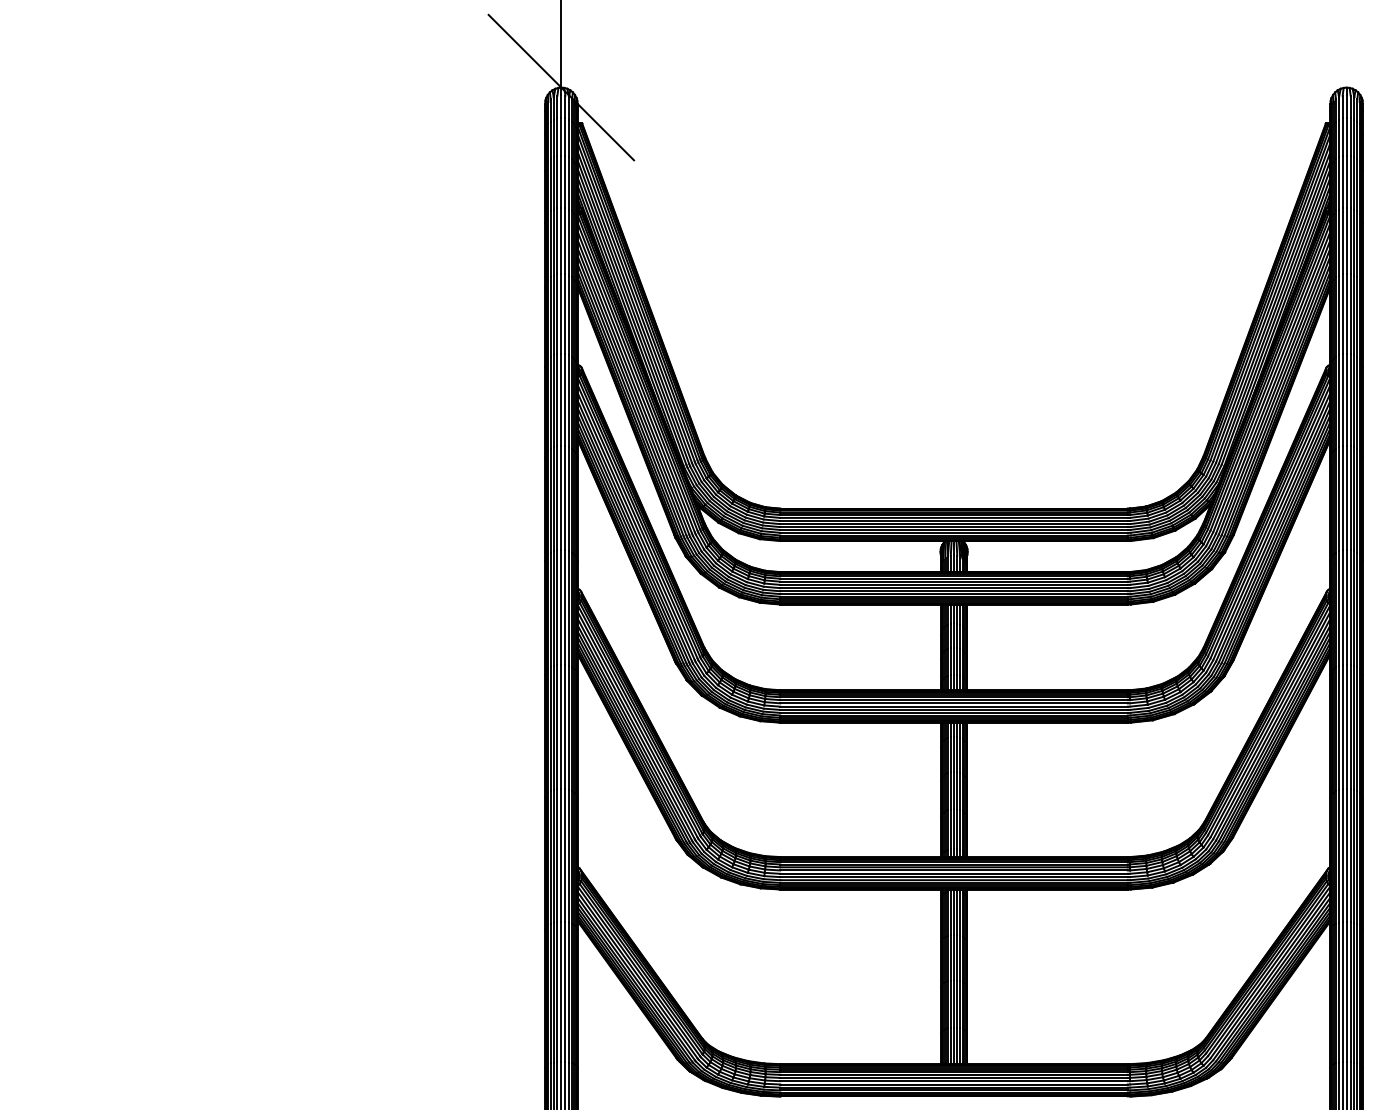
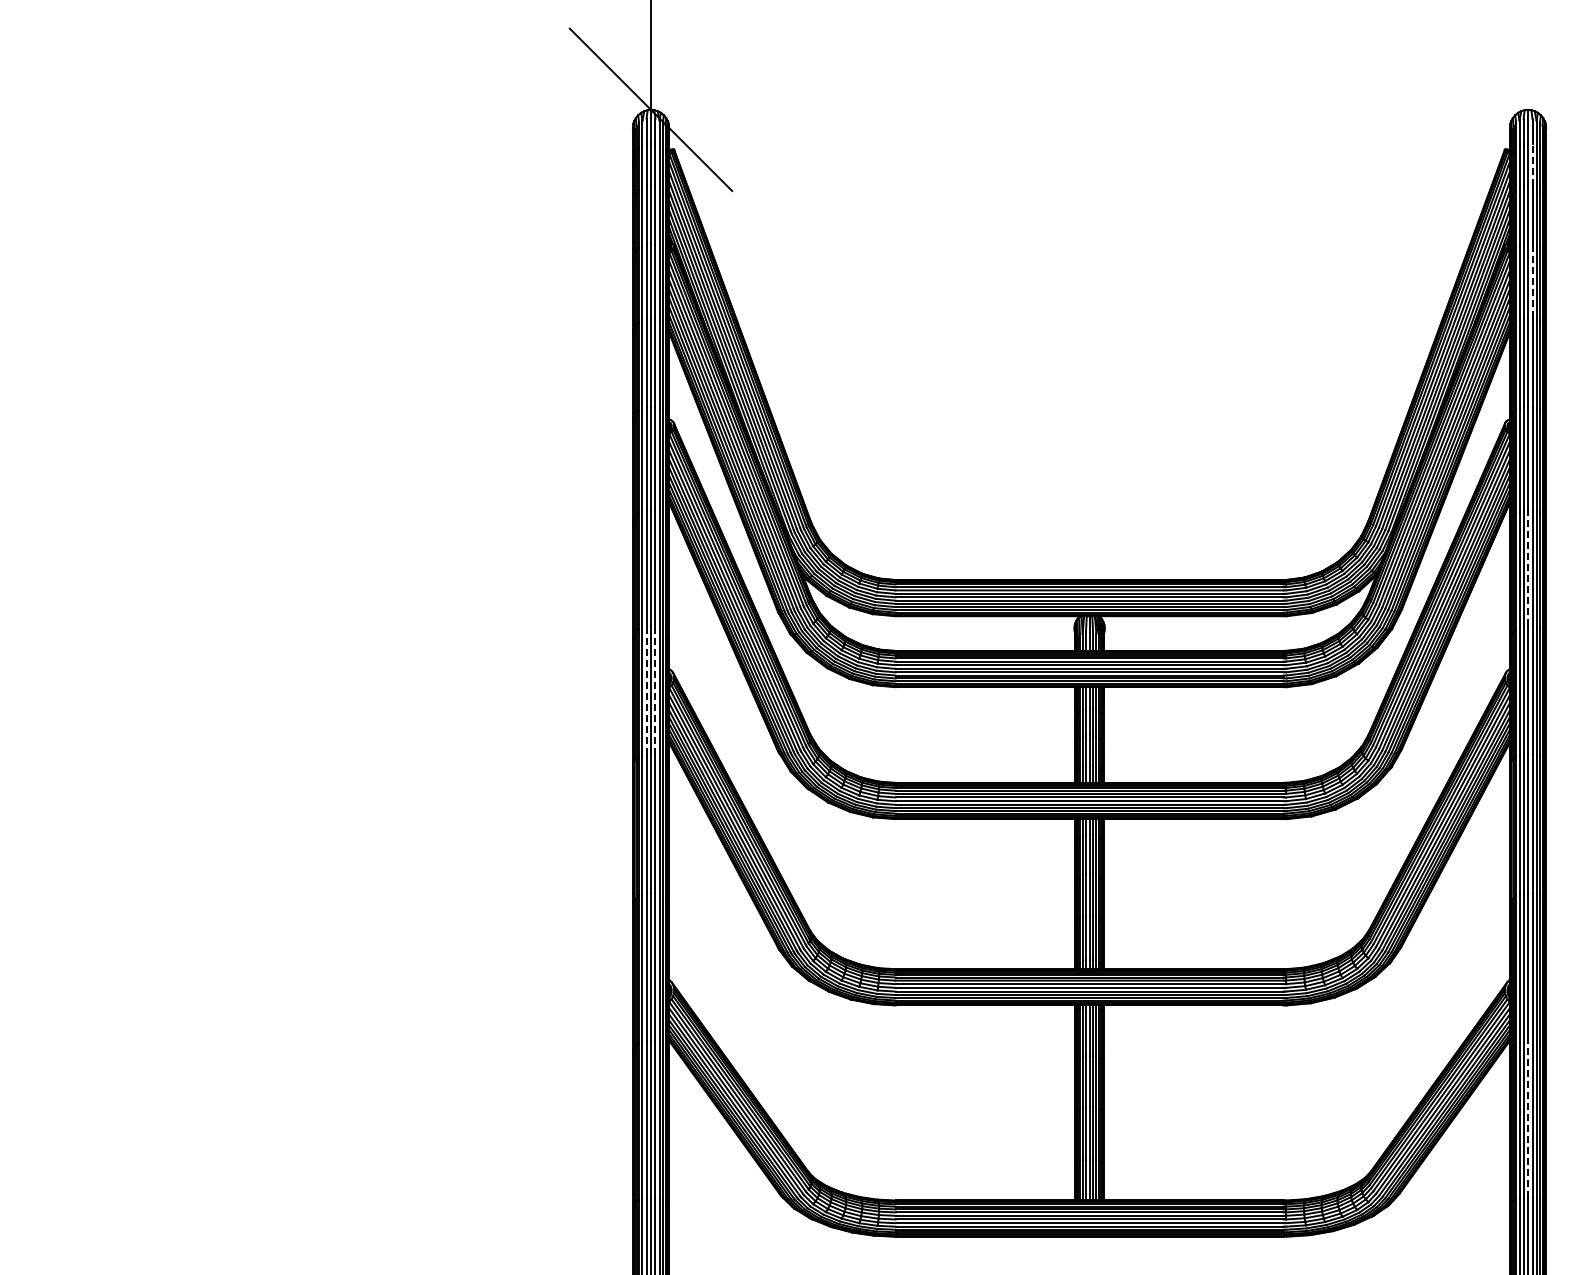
line: (1350, 136) -> (1532, 164), solid -> dashed
line: (1350, 241) -> (1532, 281), solid -> dashed
line: (1347, 497) -> (1528, 567), solid -> dashed
line: (557, 607) -> (646, 690), solid -> dashed
line: (565, 607) -> (655, 690), solid -> dashed
line: (1347, 991) -> (1528, 1119), solid -> dashed

